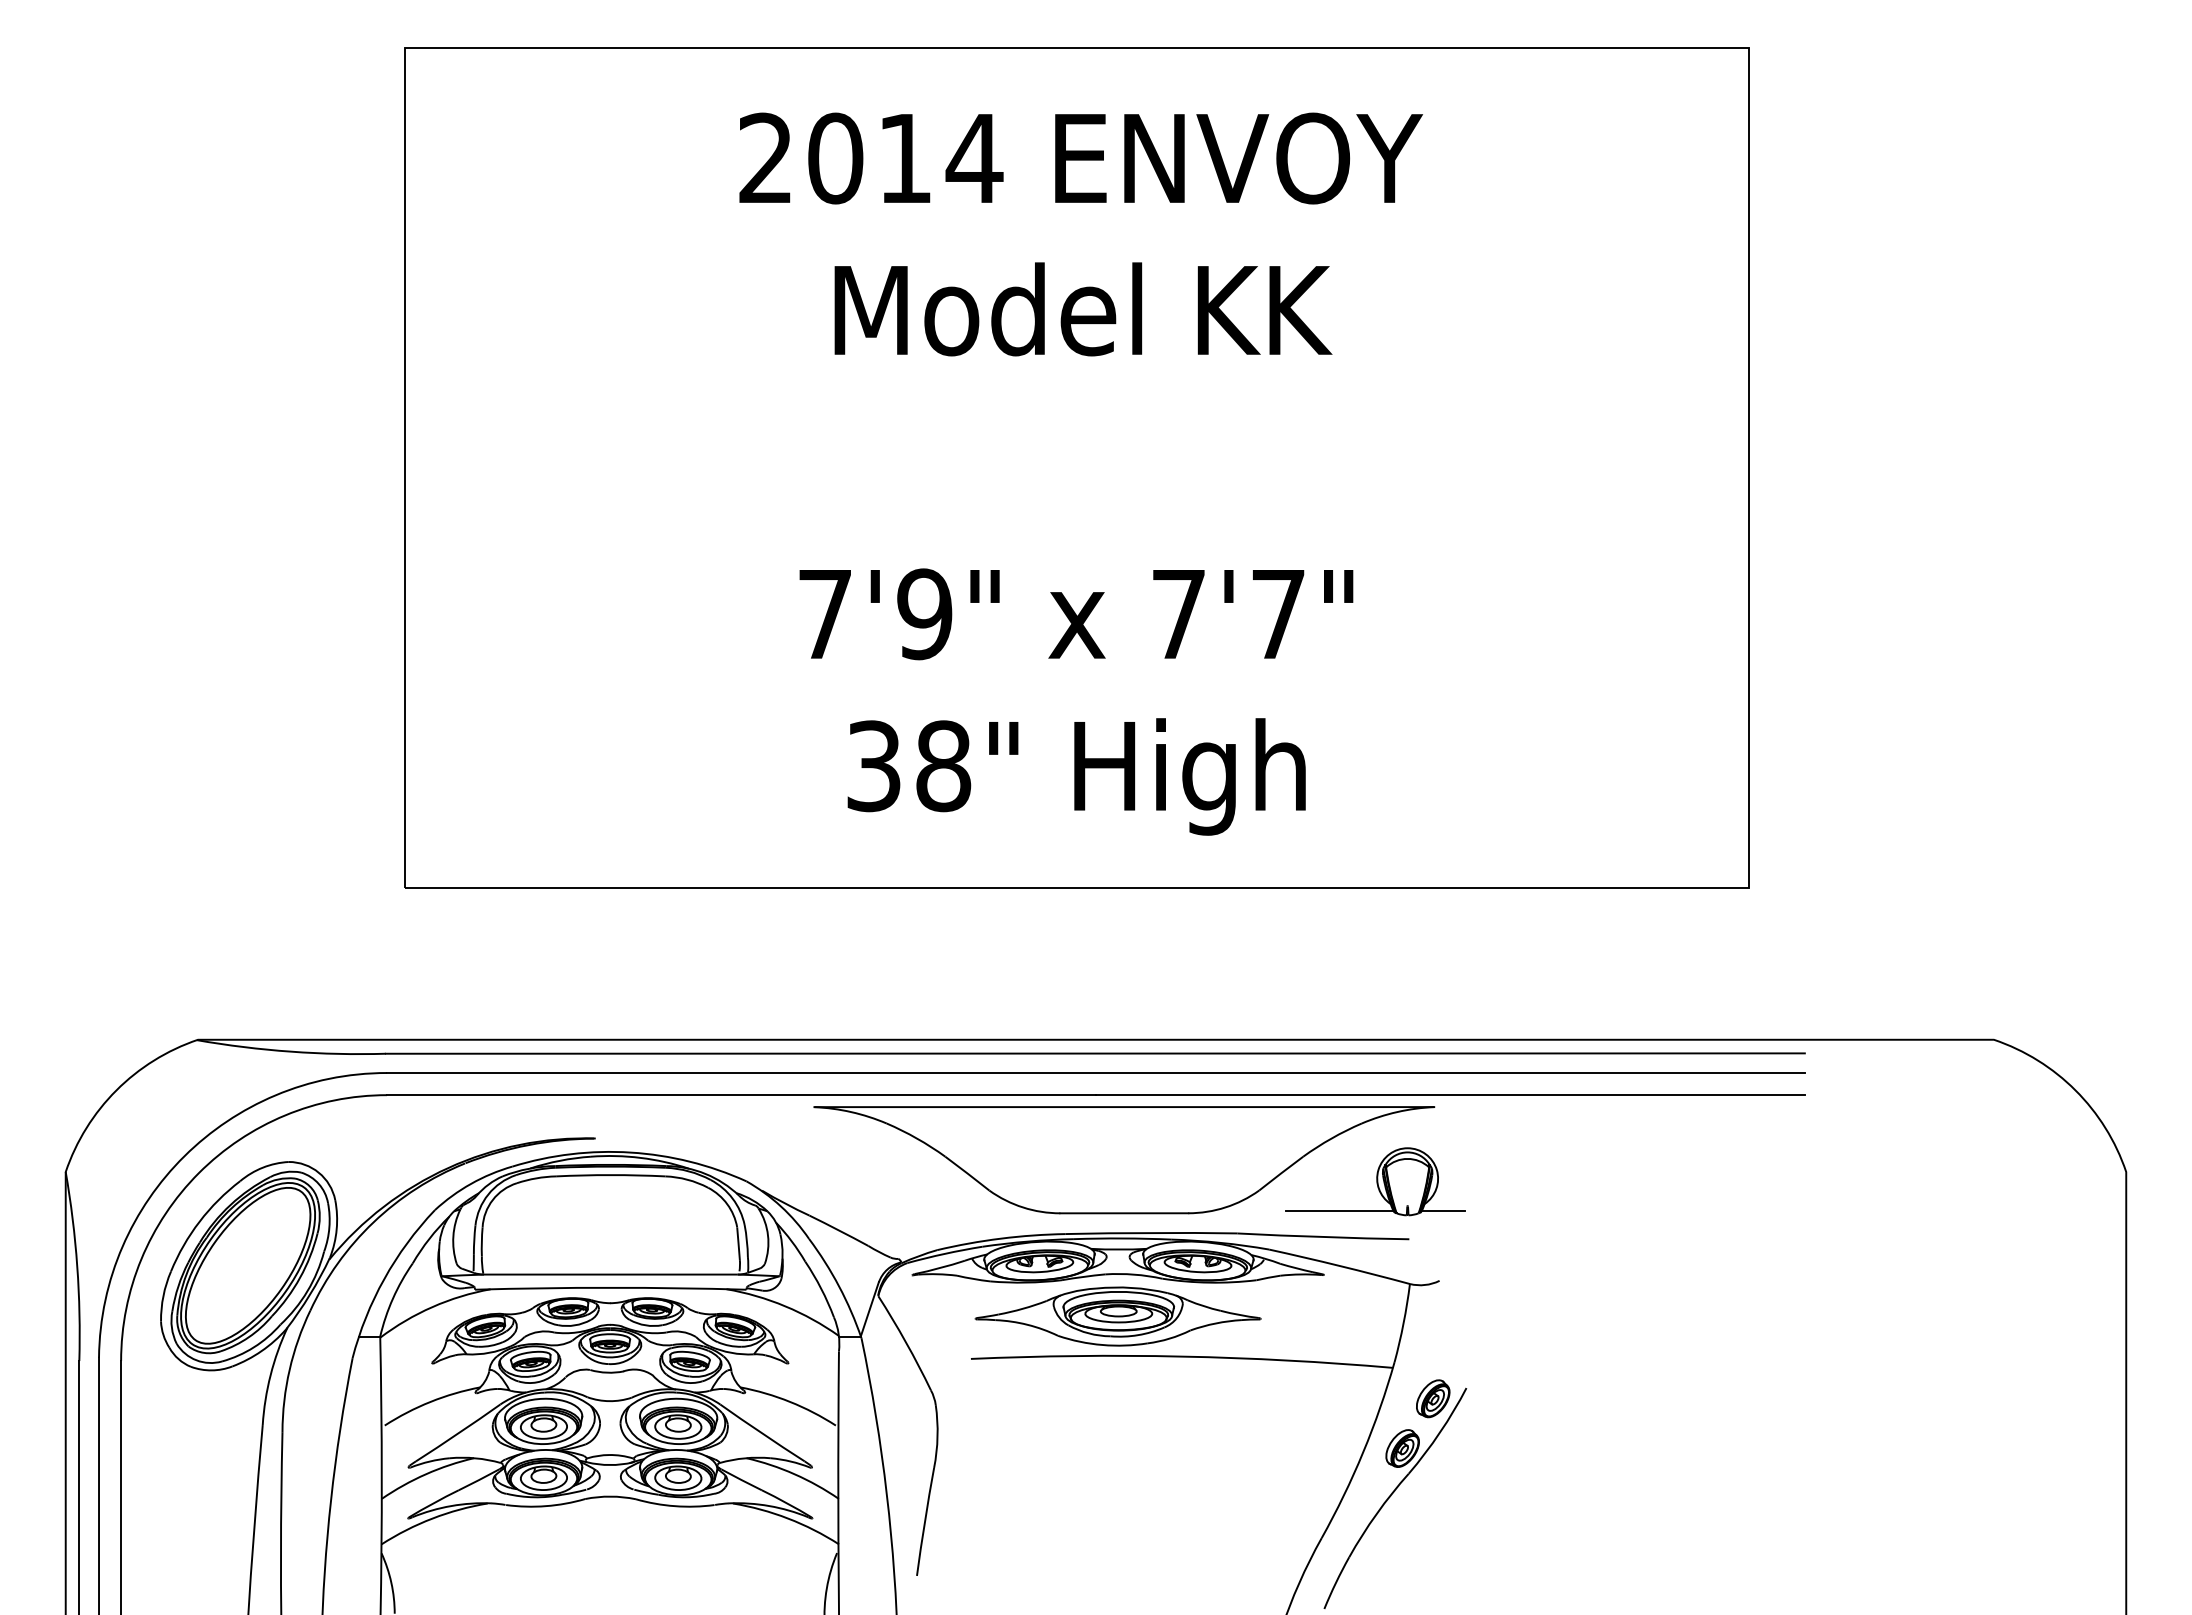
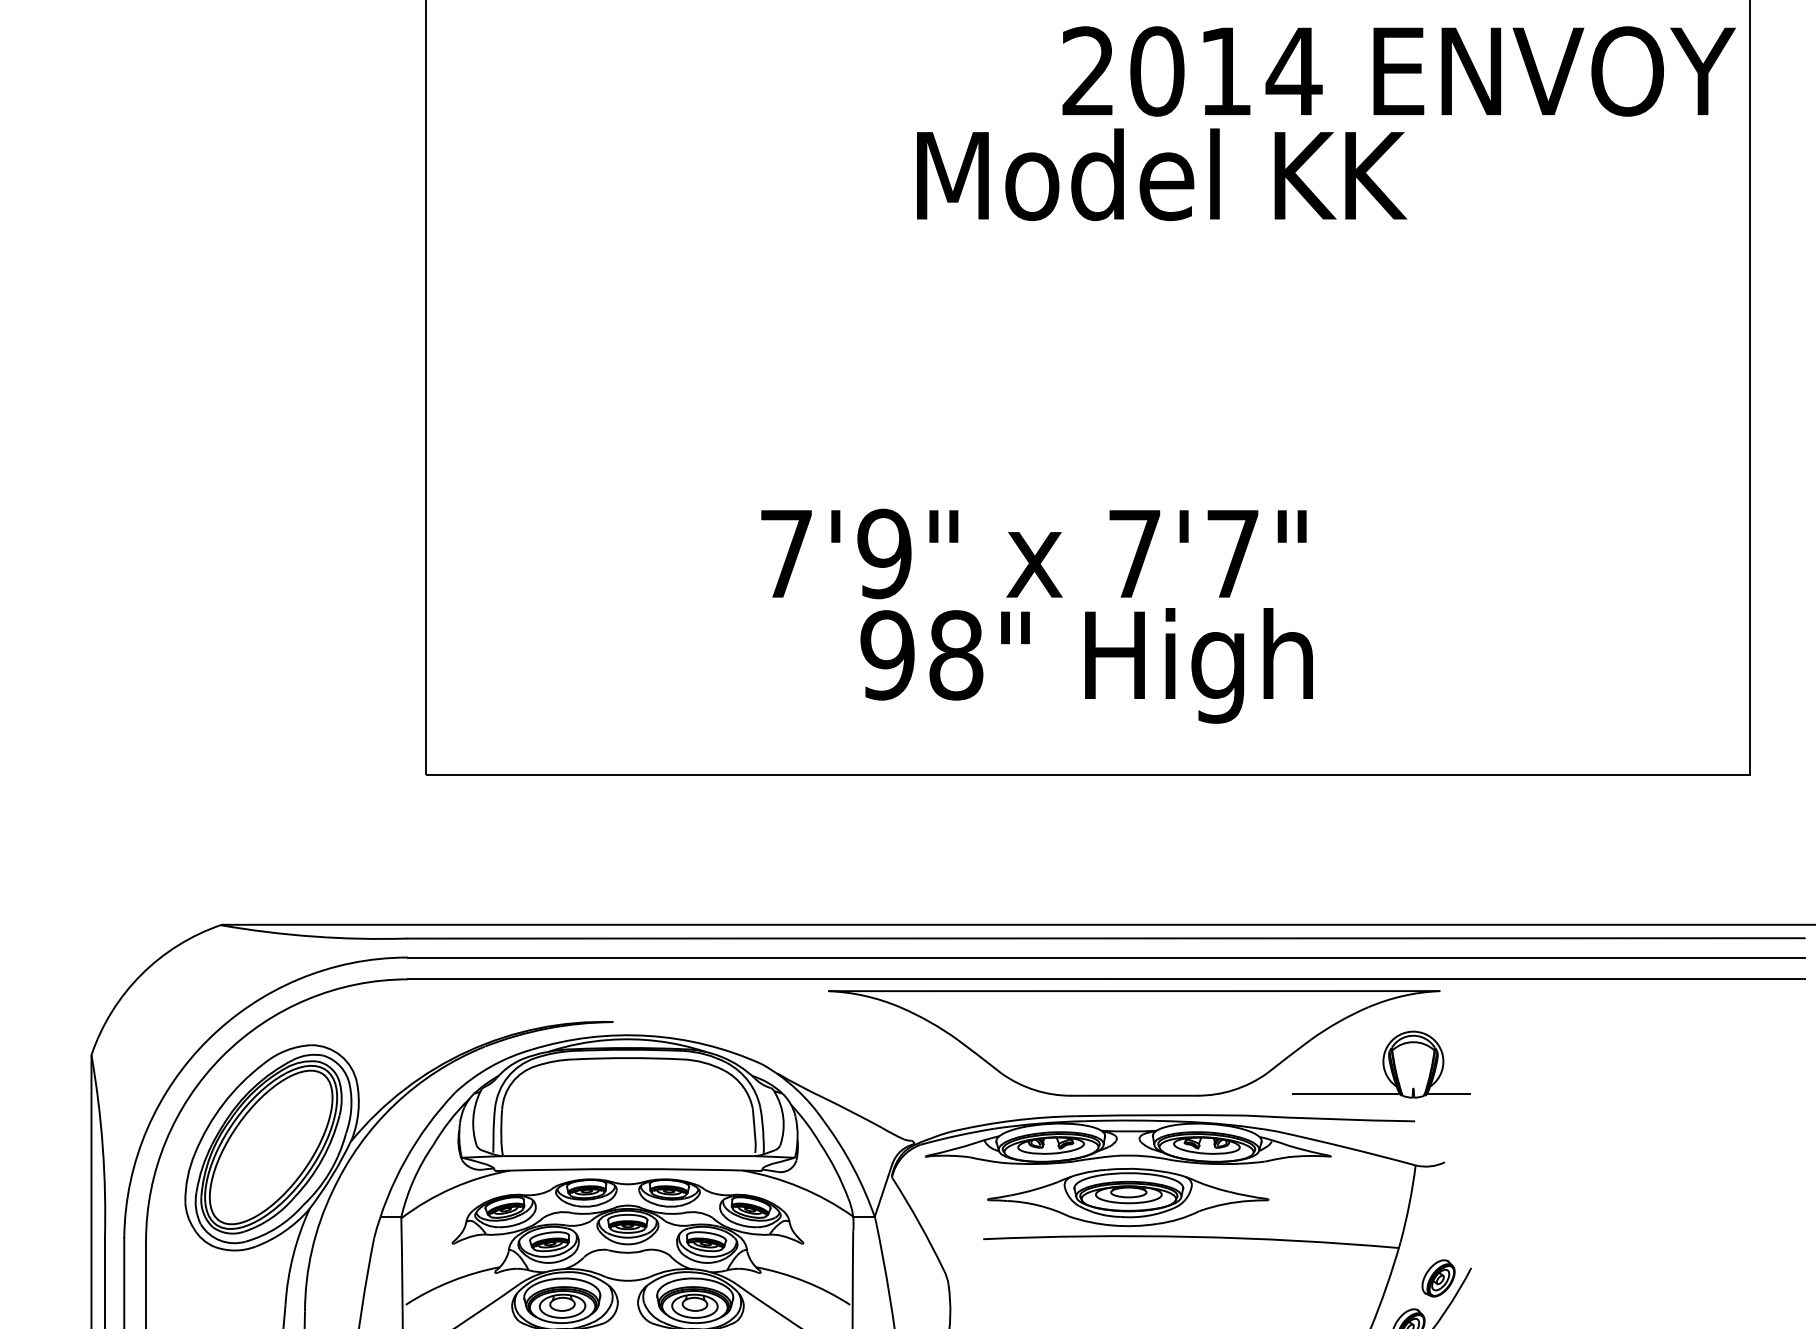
text: (1080, 158) -> (1398, 71), moved
text: (1083, 309) -> (1162, 174), moved
text: (1076, 614) -> (1033, 554), moved
text: (873, 766) -> (887, 655), 38" -> 98"

